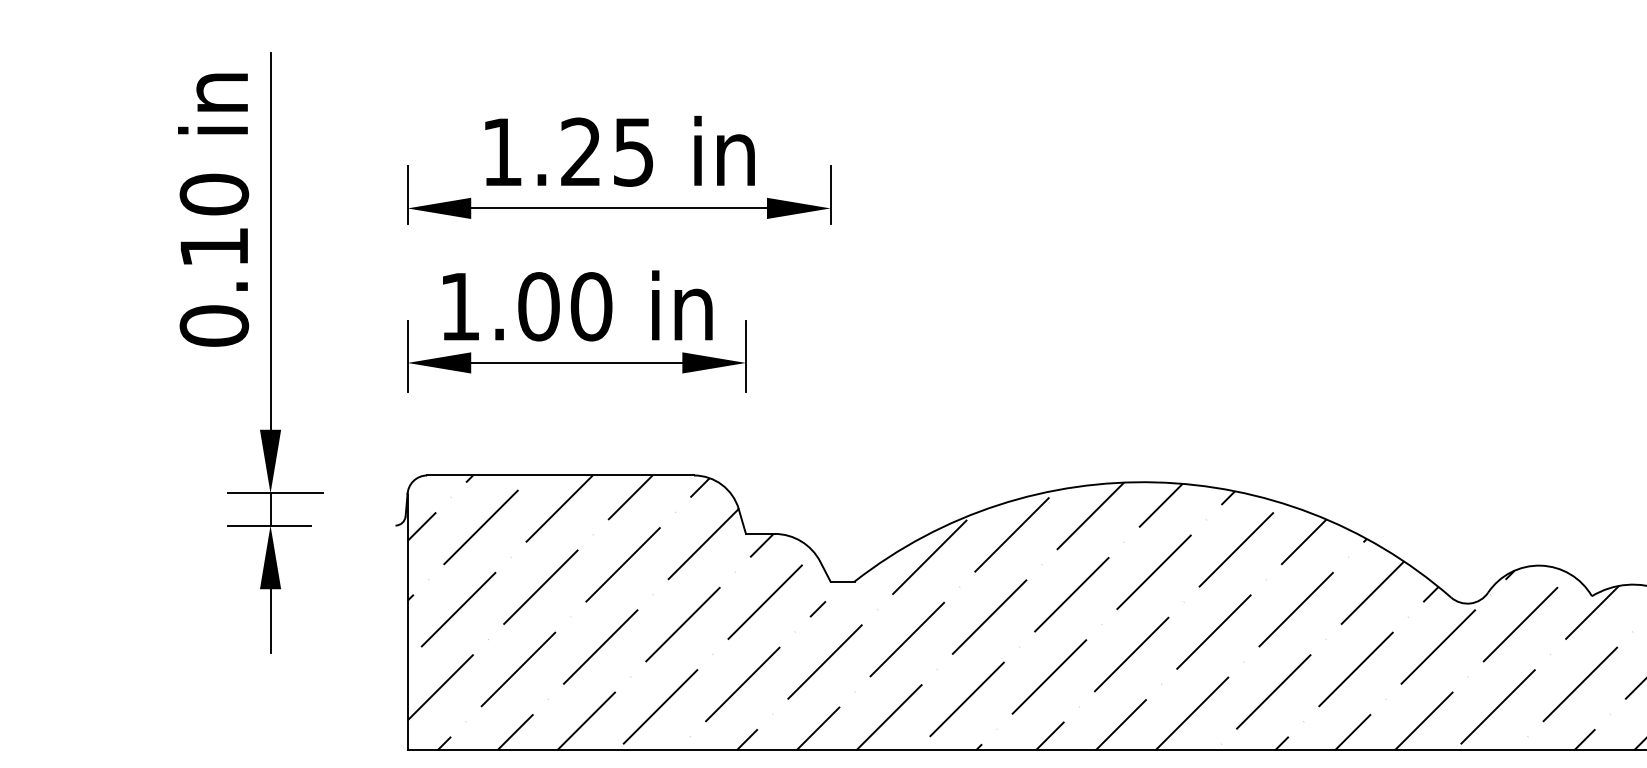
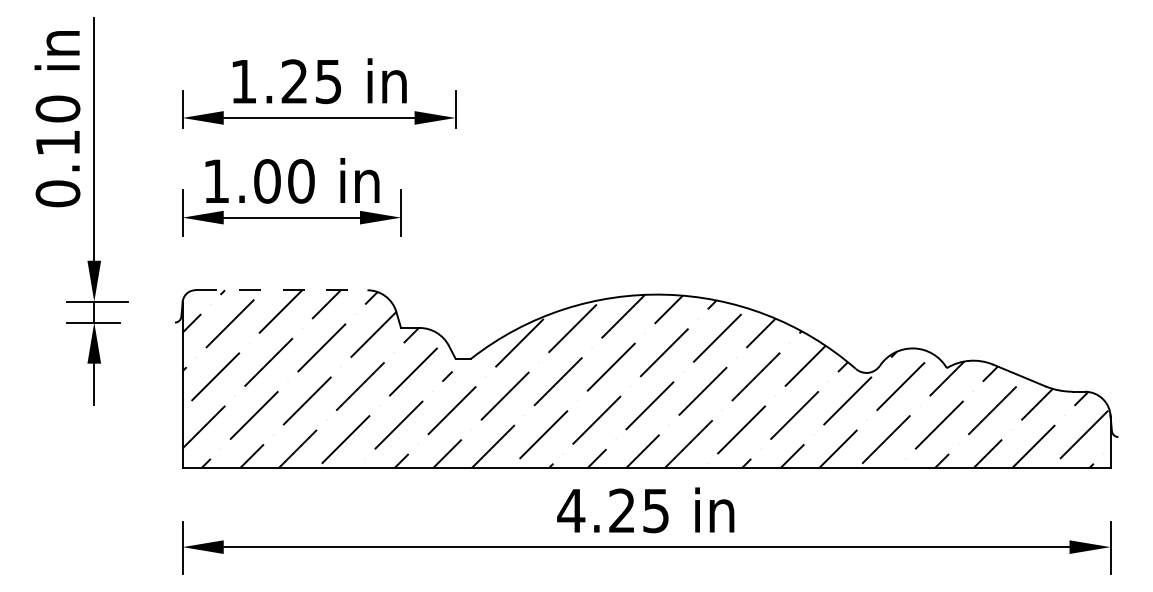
line: (560, 475) -> (281, 290), solid -> dashed

